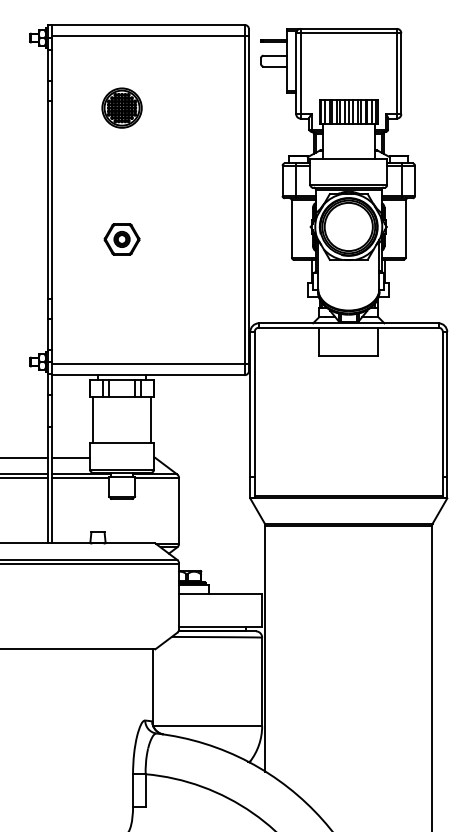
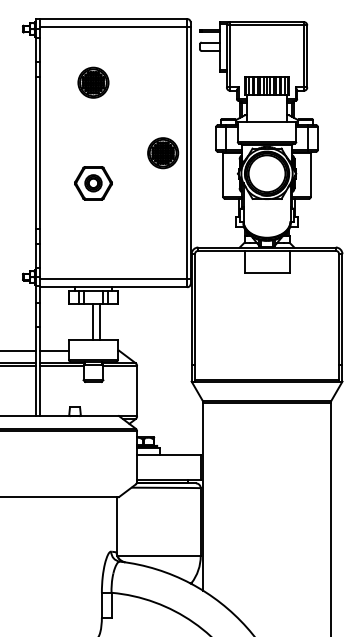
part: (212, 199) -> (162, 152), added
part: (121, 239) -> (93, 183), size x1.4
line: (93, 420) -> (93, 321), moved
line: (151, 420) -> (99, 321), moved

